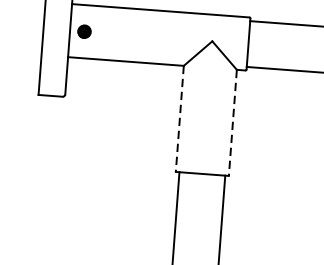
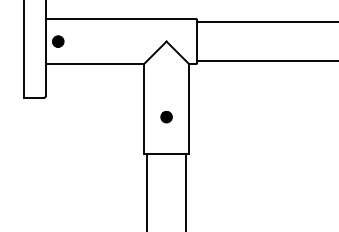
line: (180, 118) -> (144, 108), dashed -> solid
line: (233, 122) -> (189, 108), dashed -> solid
part: (205, 130) -> (166, 117), added

